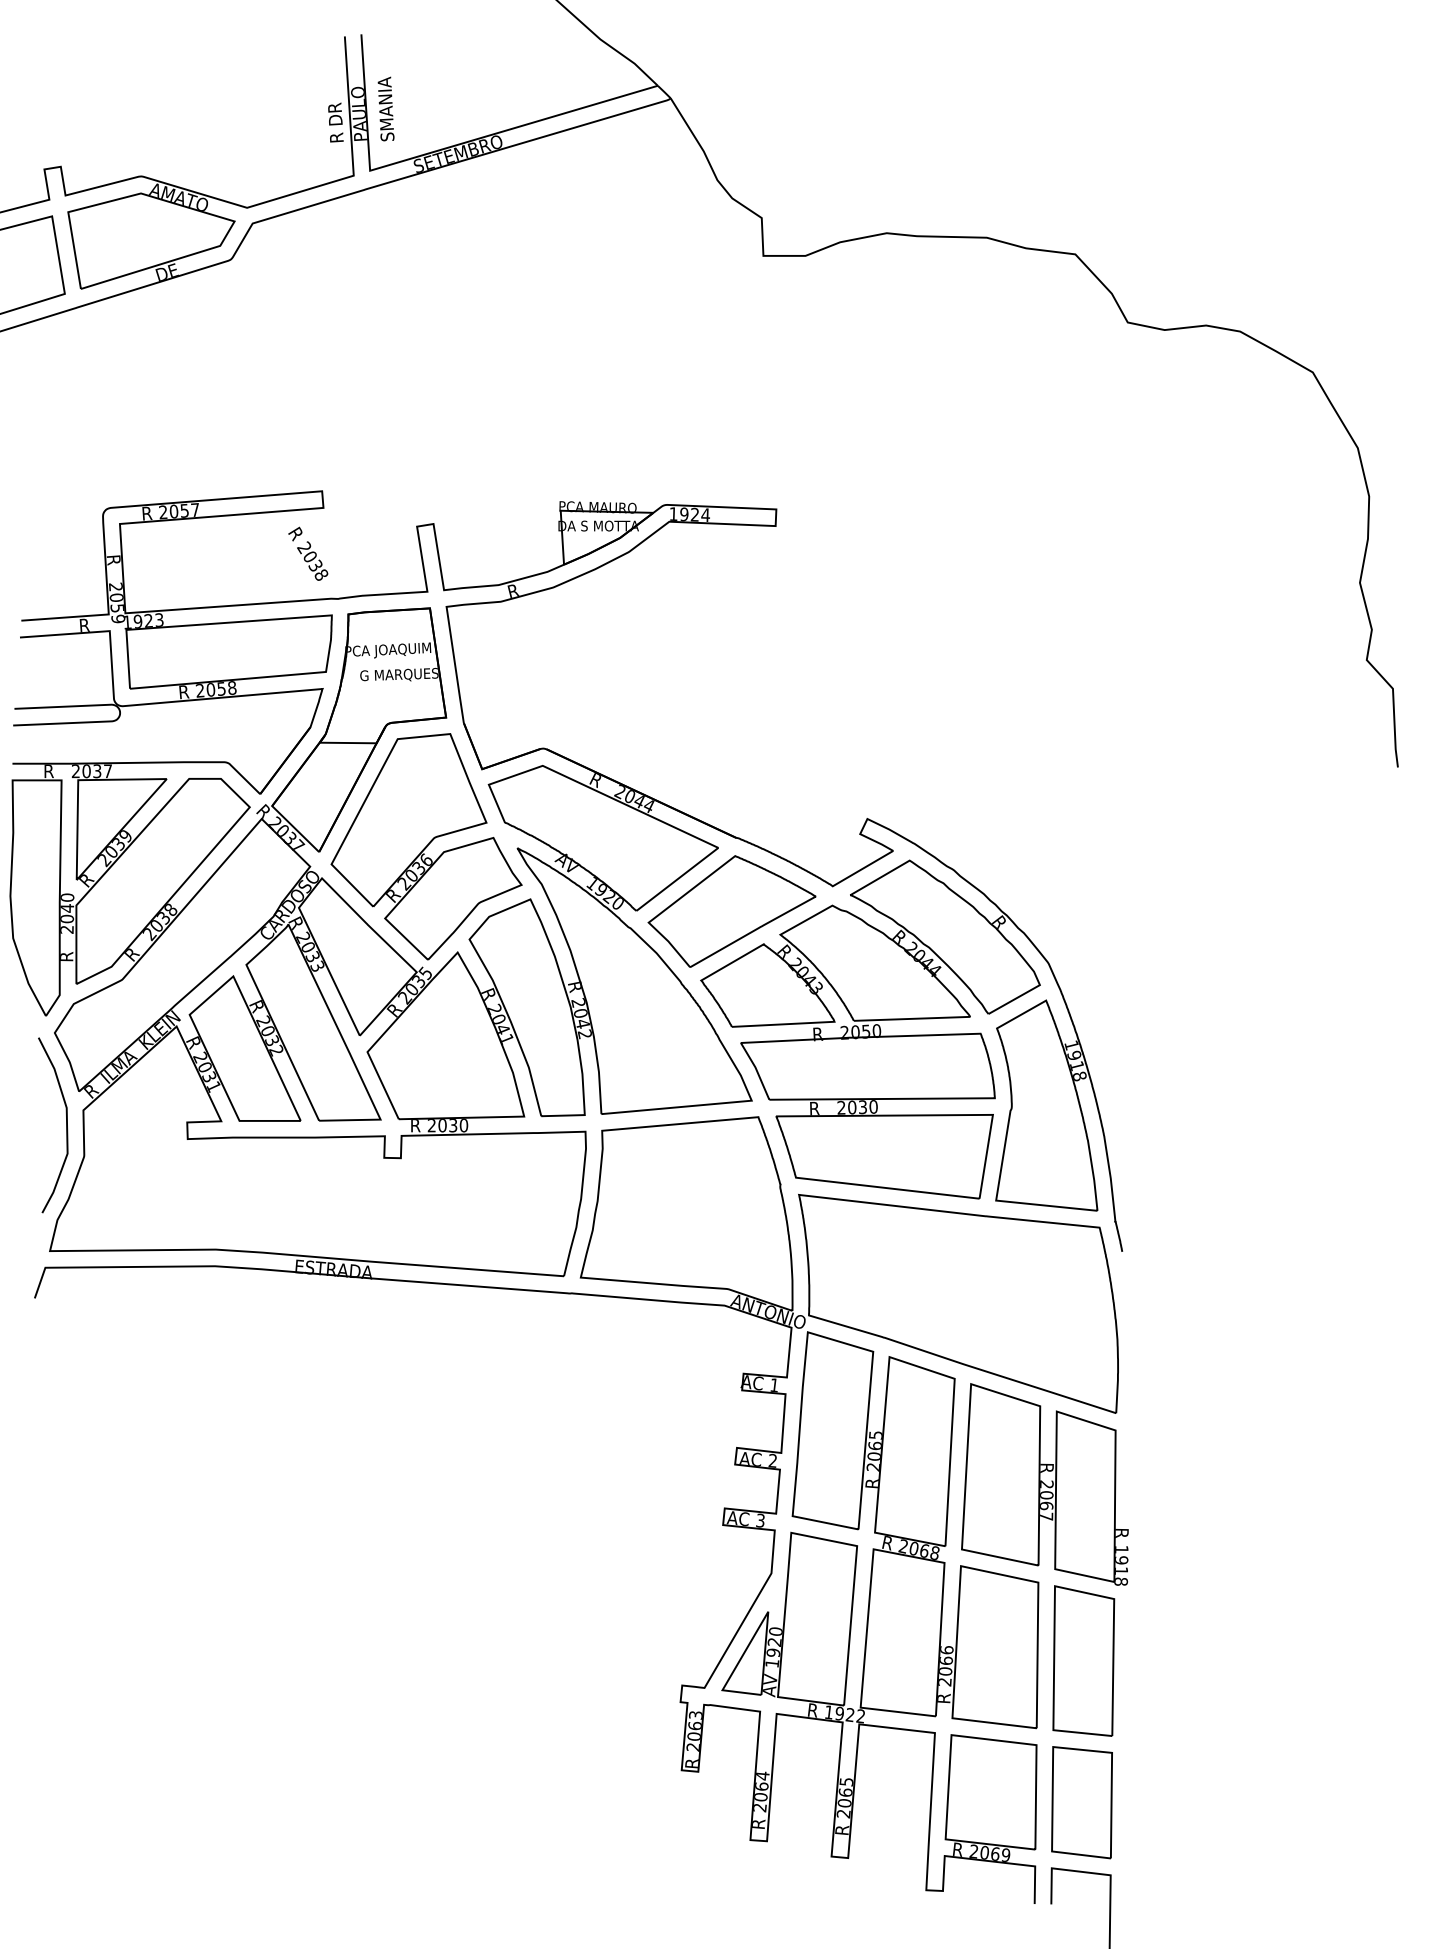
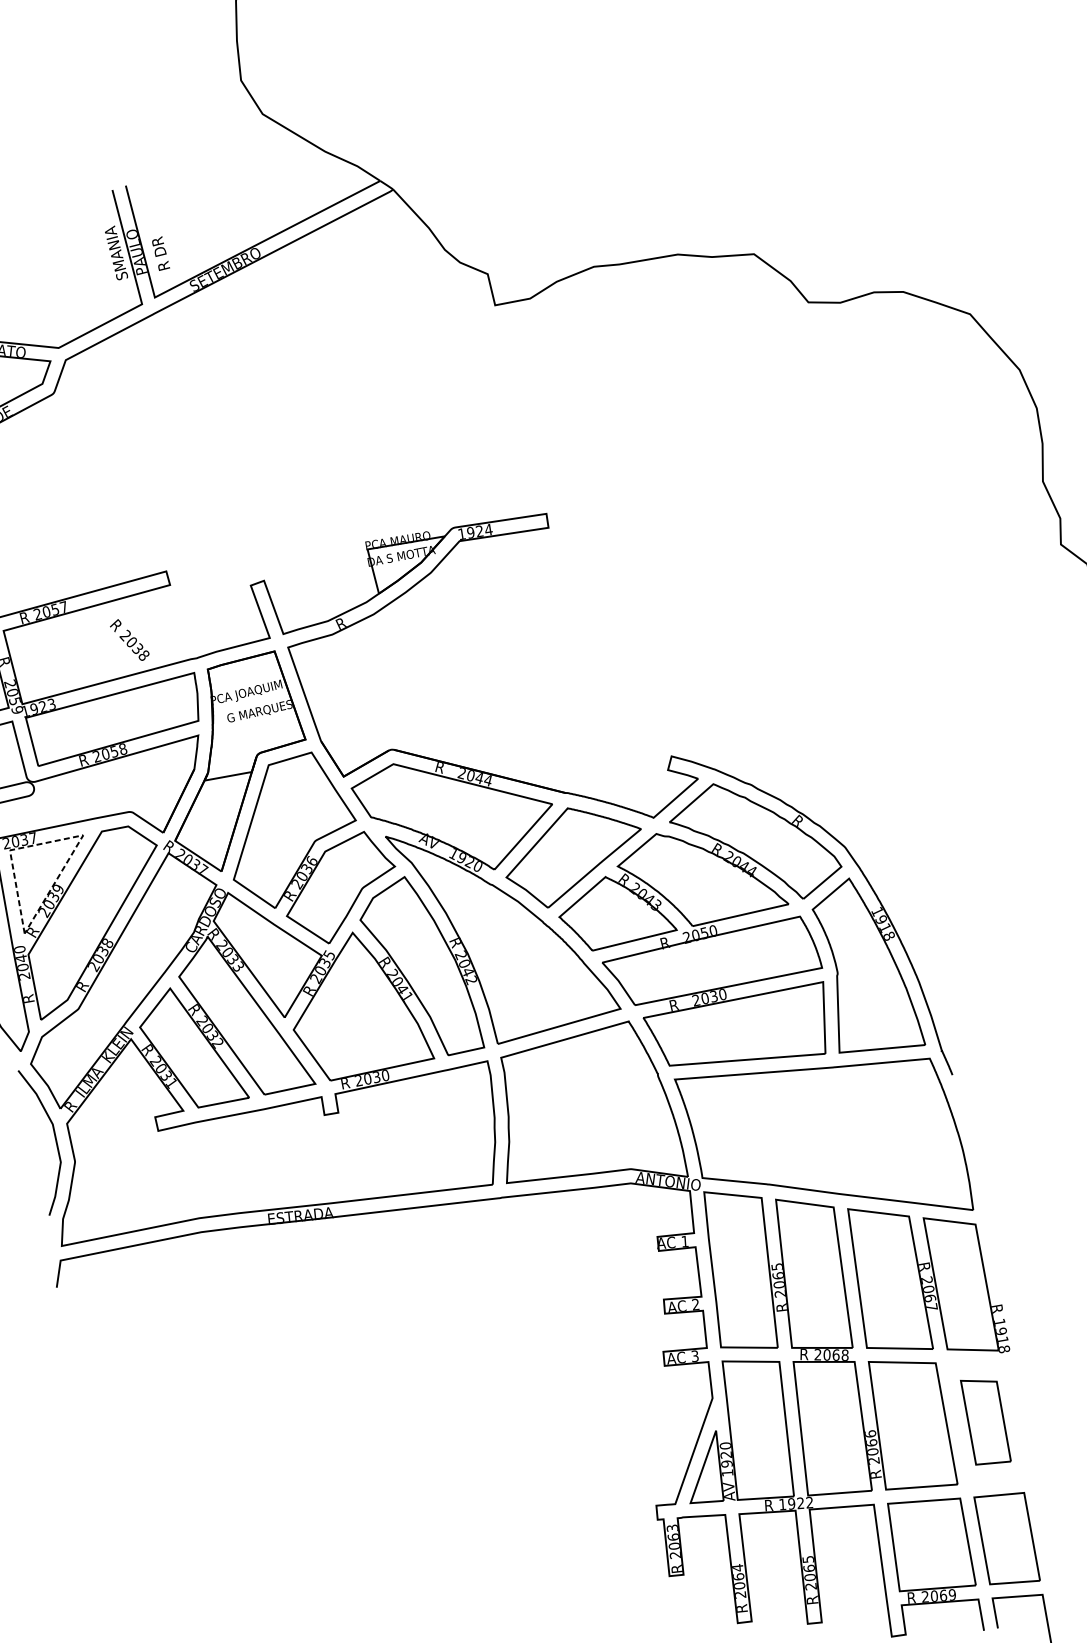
text: (385, 108) -> (157, 243), SMANIA -> R DR
text: (334, 110) -> (115, 253), R DR -> SMANIA
text: (308, 553) -> (129, 639), moved
line: (140, 779) -> (61, 839), solid -> dashed
part: (1083, 1660) -> (985, 1420), size x0.7

